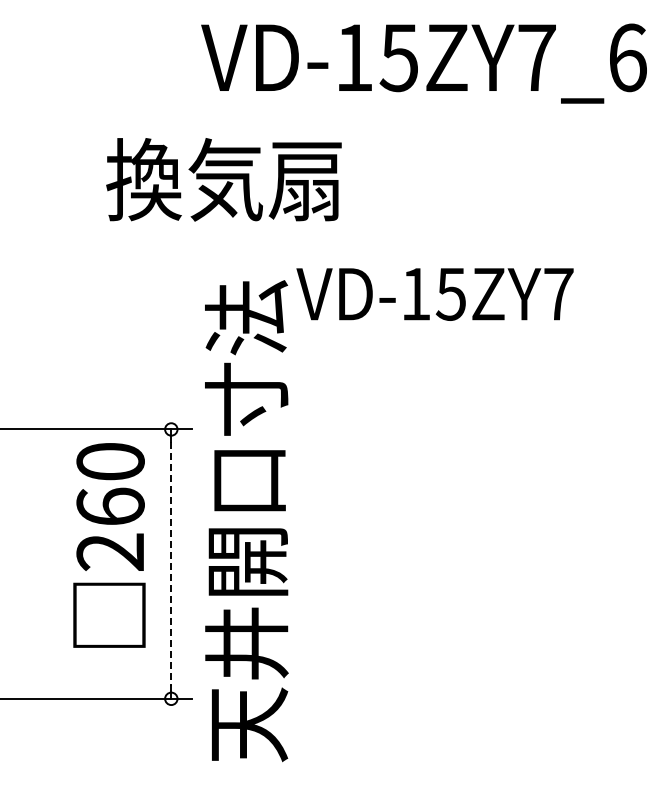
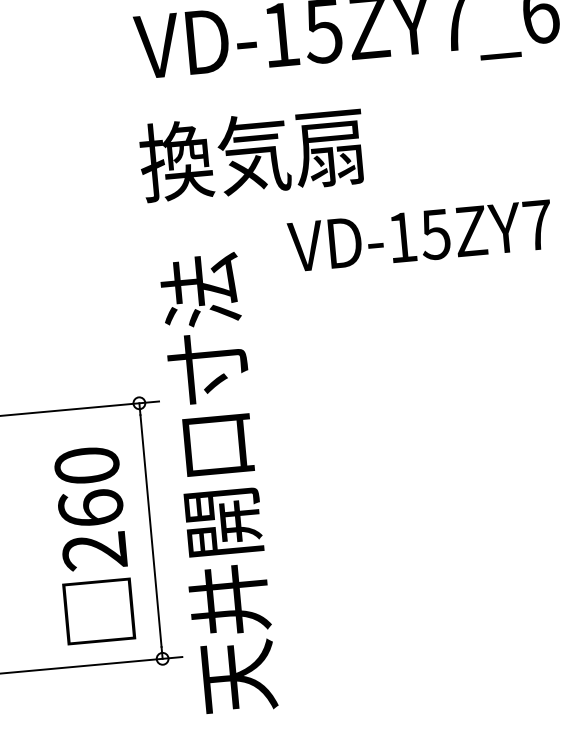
text: (223, 179) -> (251, 153), moved
text: (434, 294) -> (419, 236), moved
text: (109, 545) -> (93, 545), moved
line: (171, 564) -> (151, 531), dashed -> solid

